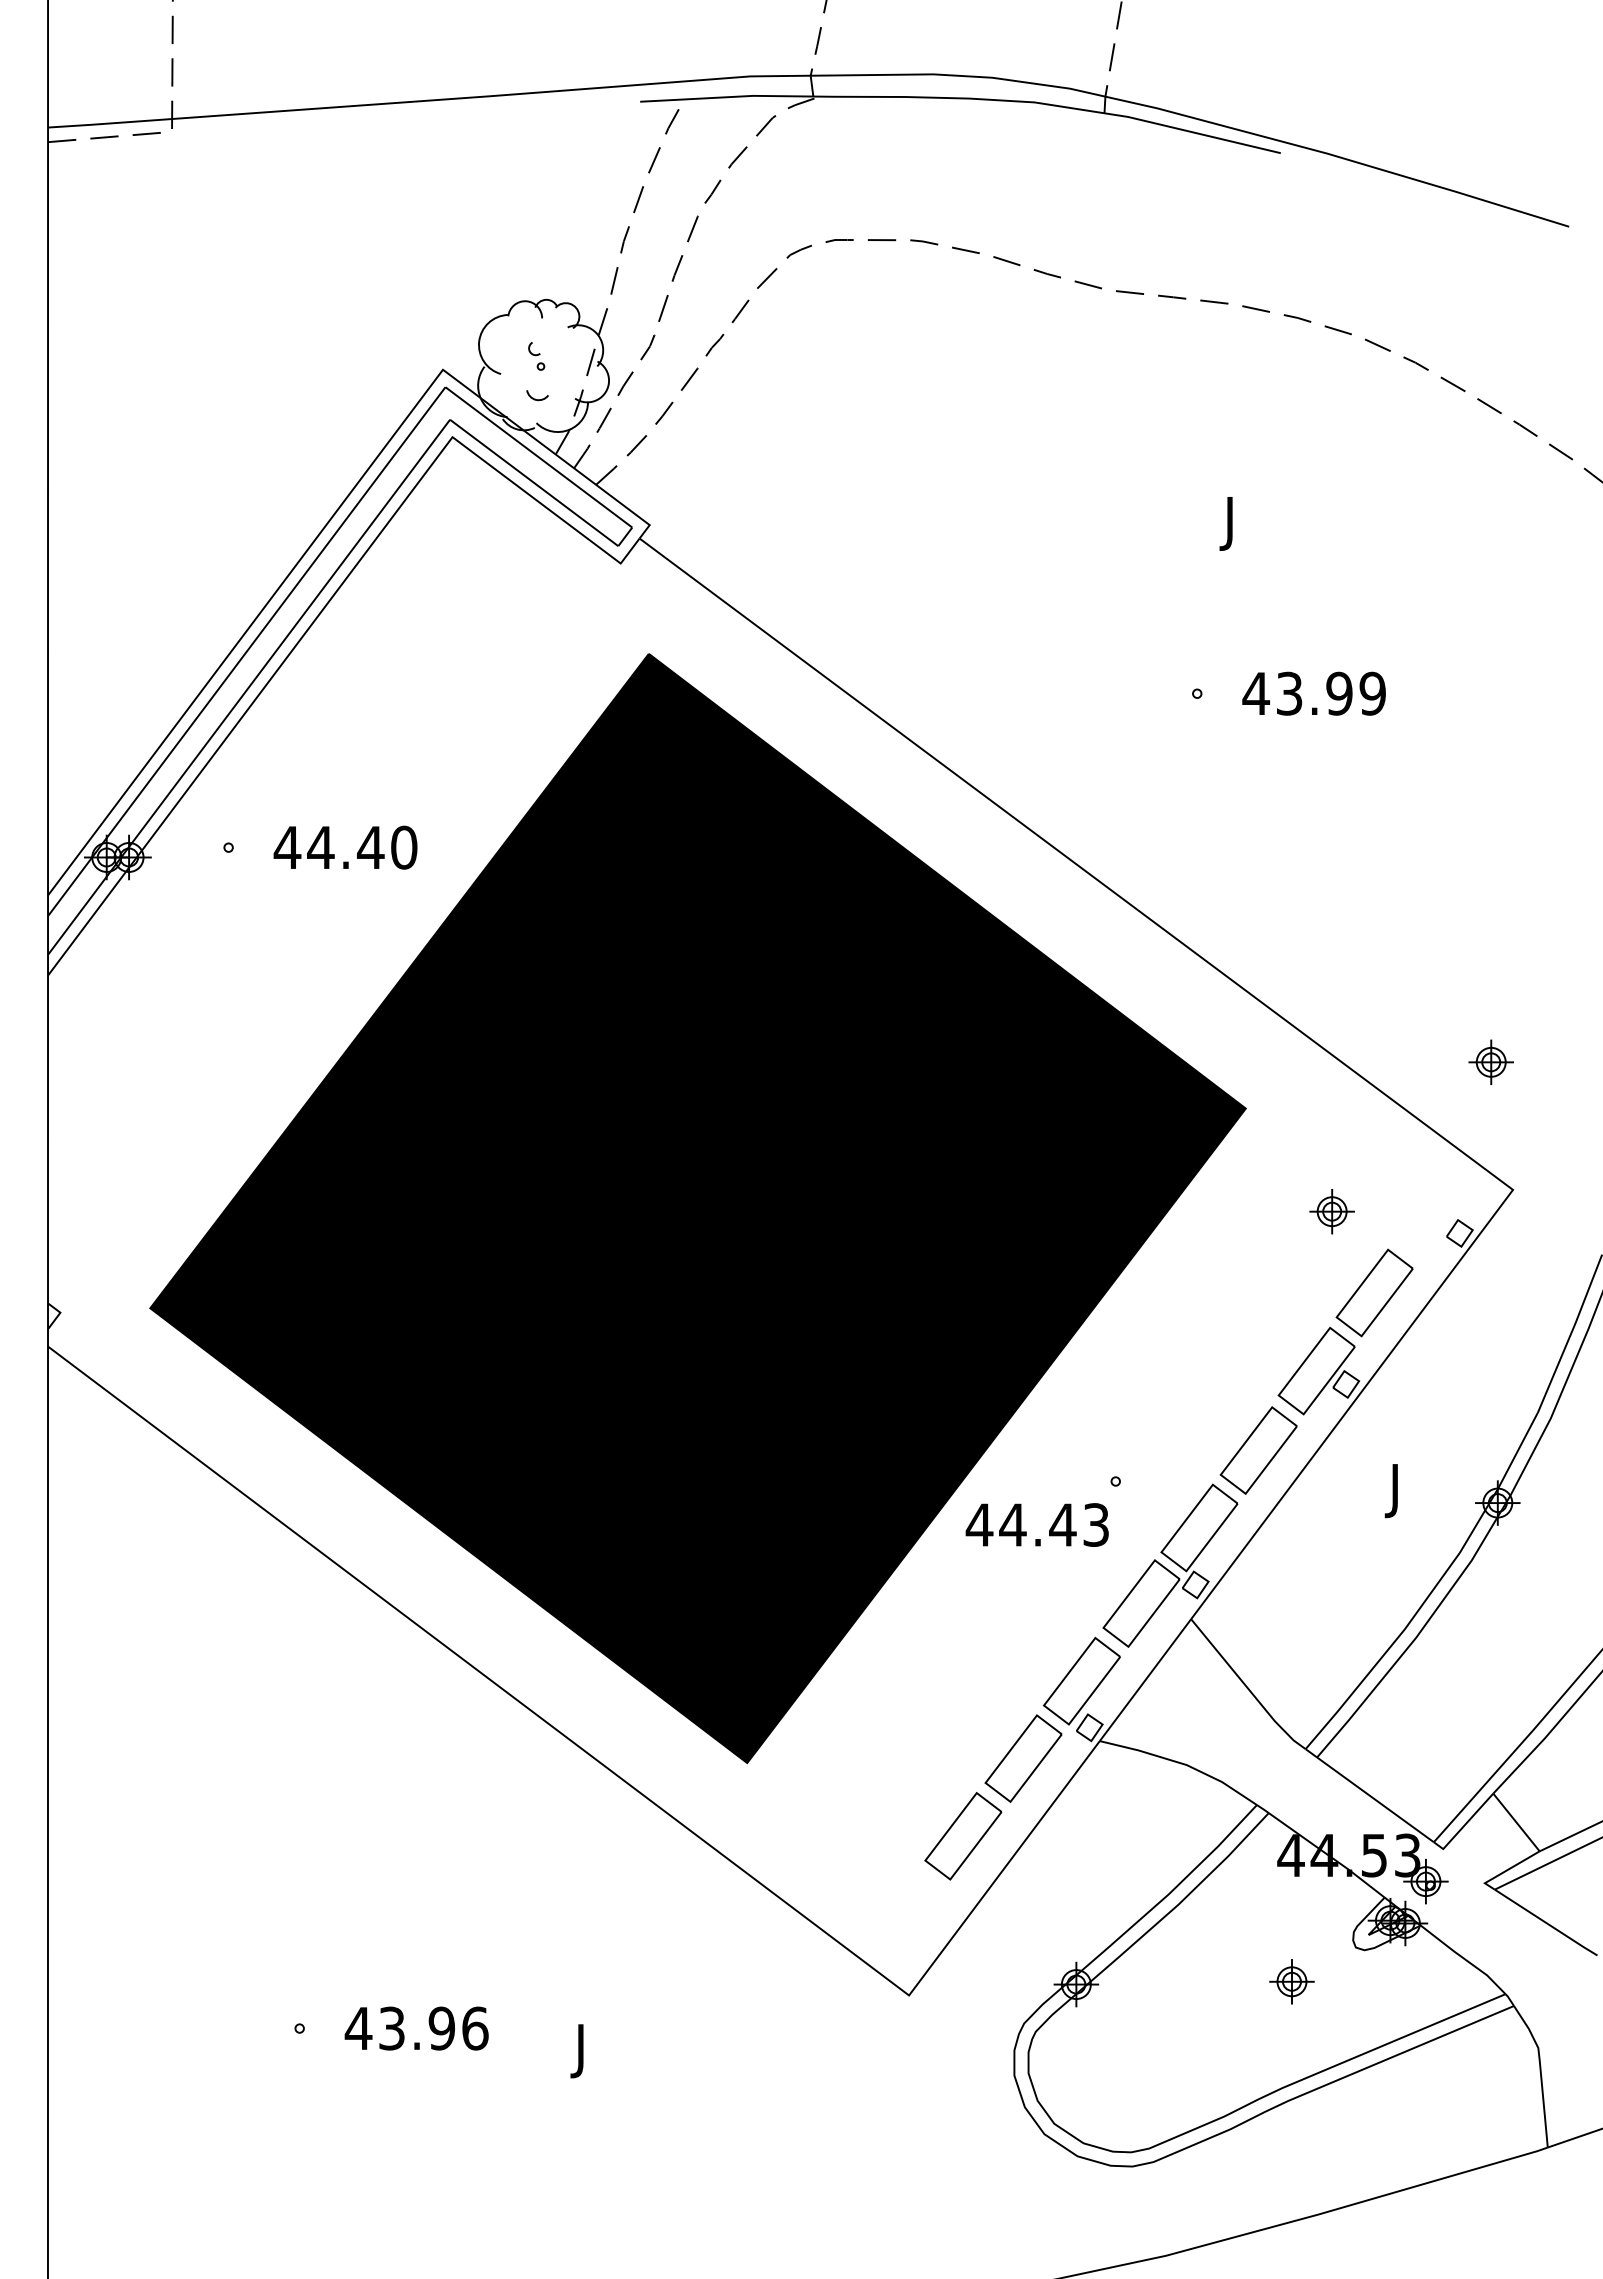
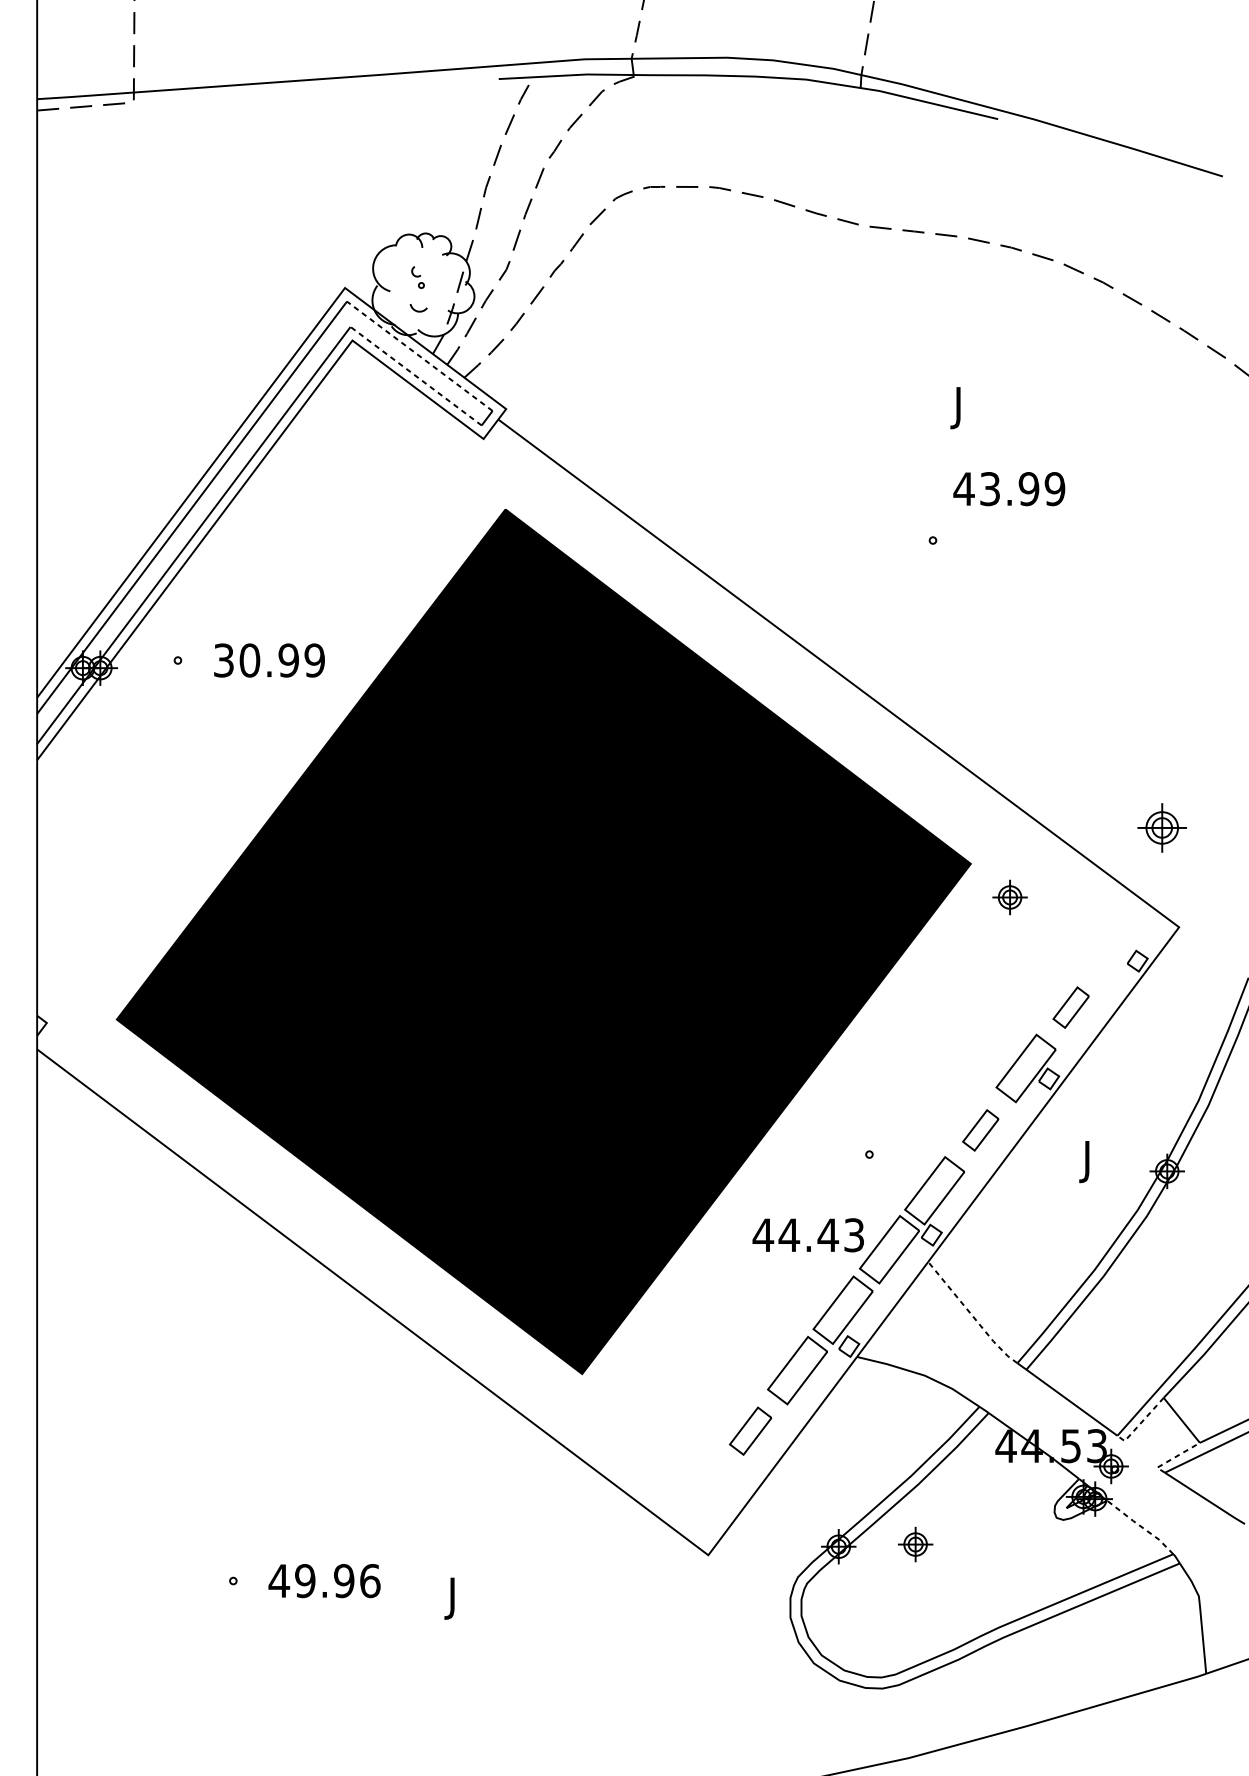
line: (538, 457) -> (419, 356), solid -> dashed
line: (533, 482) -> (415, 375), solid -> dashed
text: (1313, 693) -> (1008, 488), moved
text: (345, 847) -> (269, 660), 44.40 -> 30.99
part: (1490, 1061) -> (1161, 827), size x1.4
part: (1331, 1211) -> (1009, 897), moved
part: (1374, 1292) -> (1071, 1007), size x0.6
part: (1258, 1450) -> (980, 1130), size x0.6
text: (1036, 1524) -> (807, 1234), moved
line: (1246, 1687) -> (971, 1315), solid -> dashed
line: (1463, 1826) -> (1140, 1423), solid -> dashed
part: (963, 1836) -> (750, 1431), size x0.7
line: (1507, 1870) -> (1174, 1457), solid -> dashed
line: (1463, 1958) -> (1140, 1526), solid -> dashed
part: (1291, 1981) -> (915, 1544), moved
text: (391, 2028) -> (304, 1580), 43.96 -> 49.96

